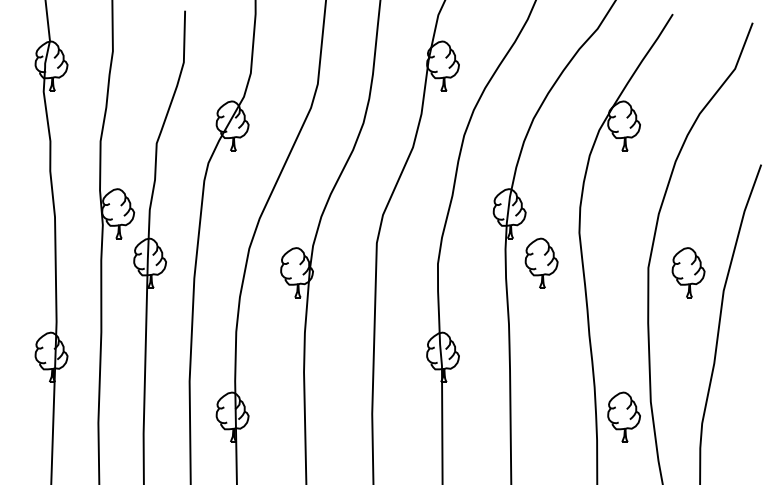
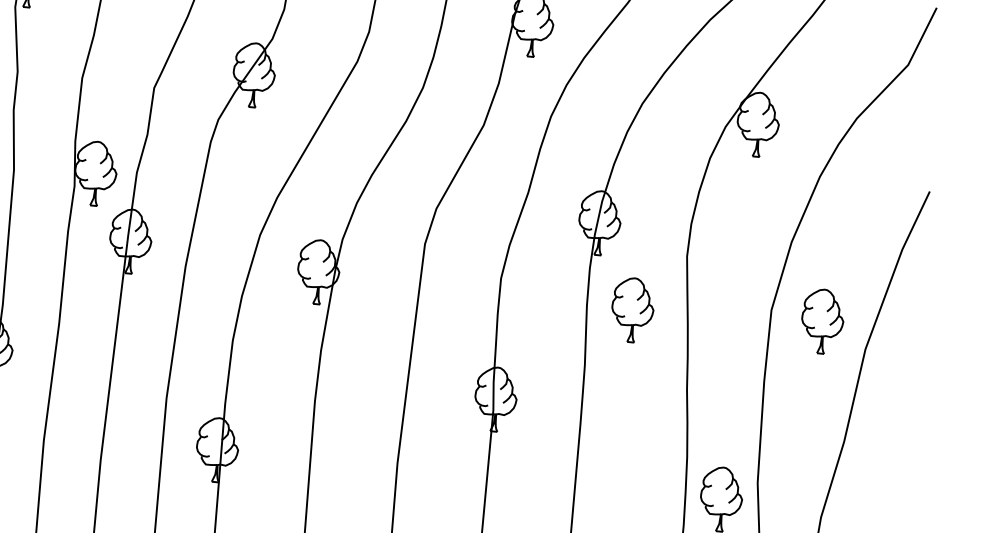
part: (541, 262) -> (632, 309), moved

